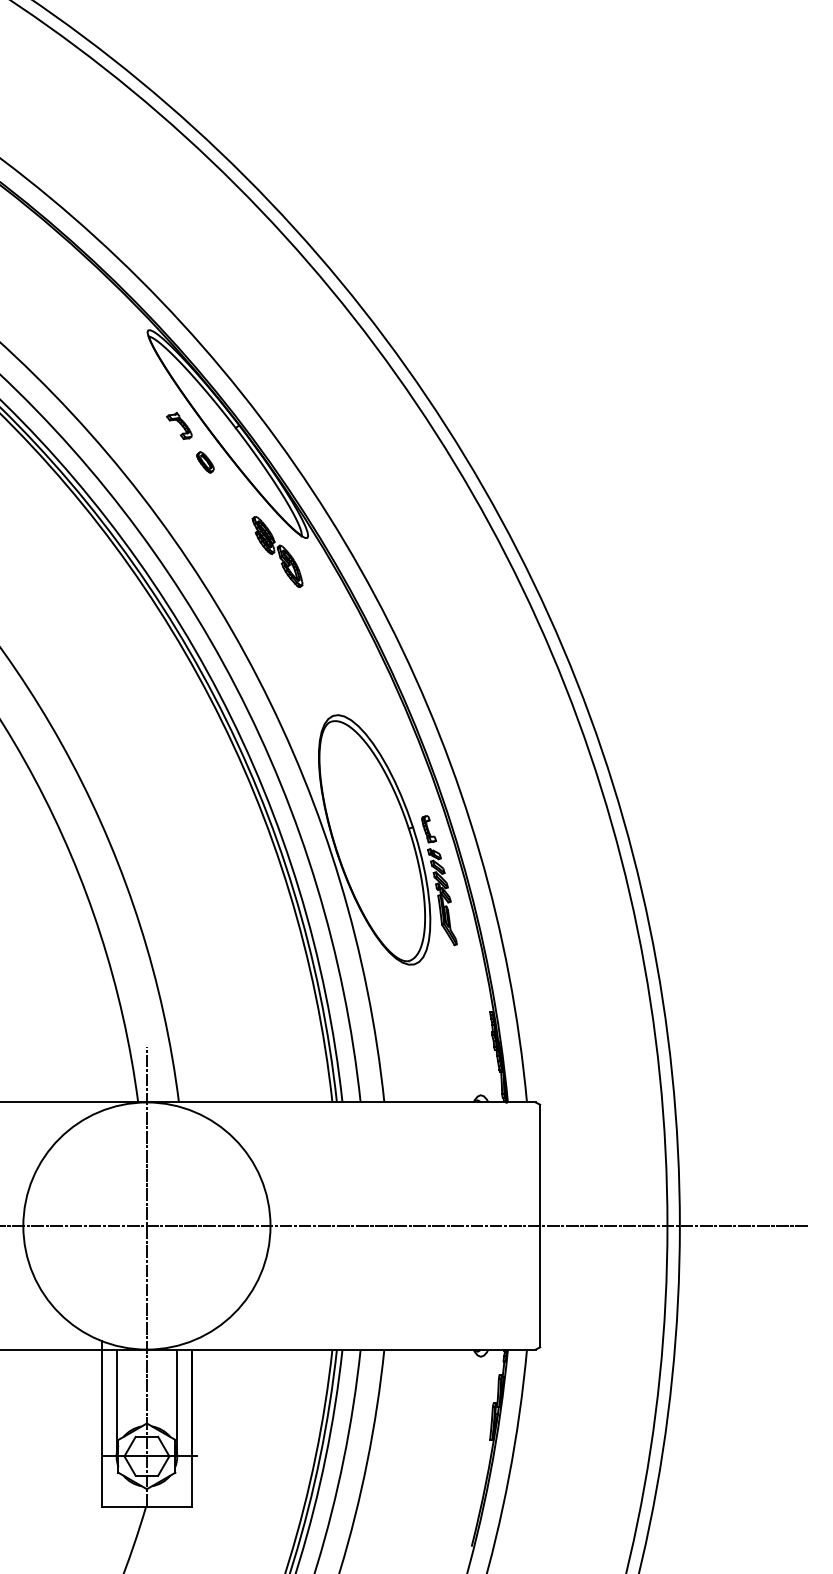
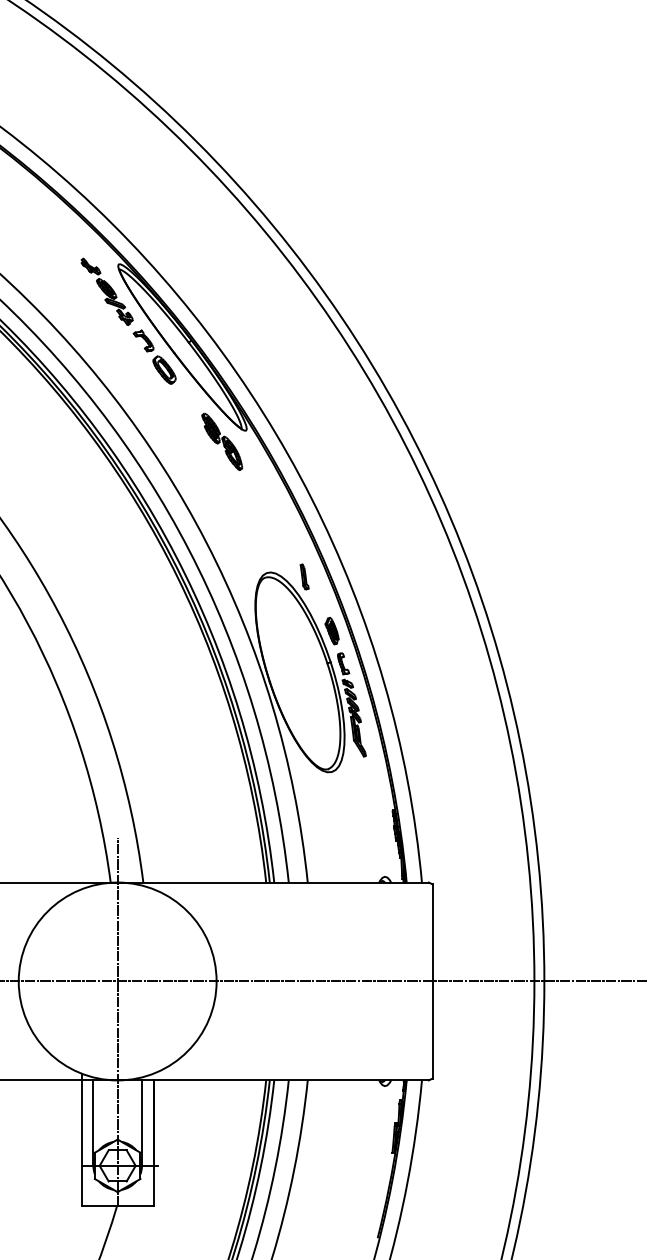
part: (133, 364) -> (106, 291), added
part: (205, 462) -> (164, 370), size x1.67
part: (380, 720) -> (304, 576), added
part: (414, 787) -> (331, 630), added

